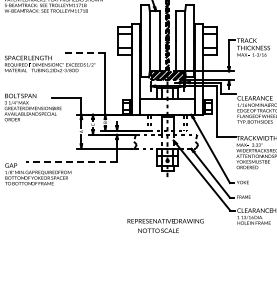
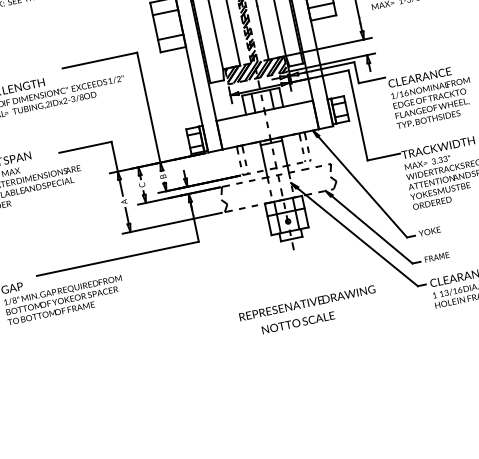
line: (83, 52) -> (98, 60), dashed -> solid
line: (71, 161) -> (117, 258), dashed -> solid
text: (165, 225) -> (308, 310), moved

